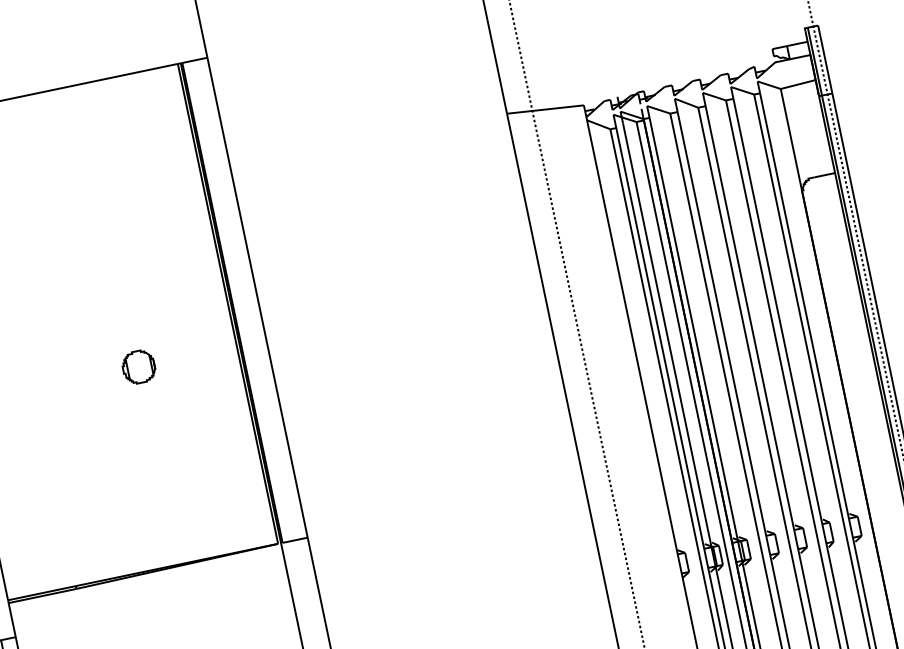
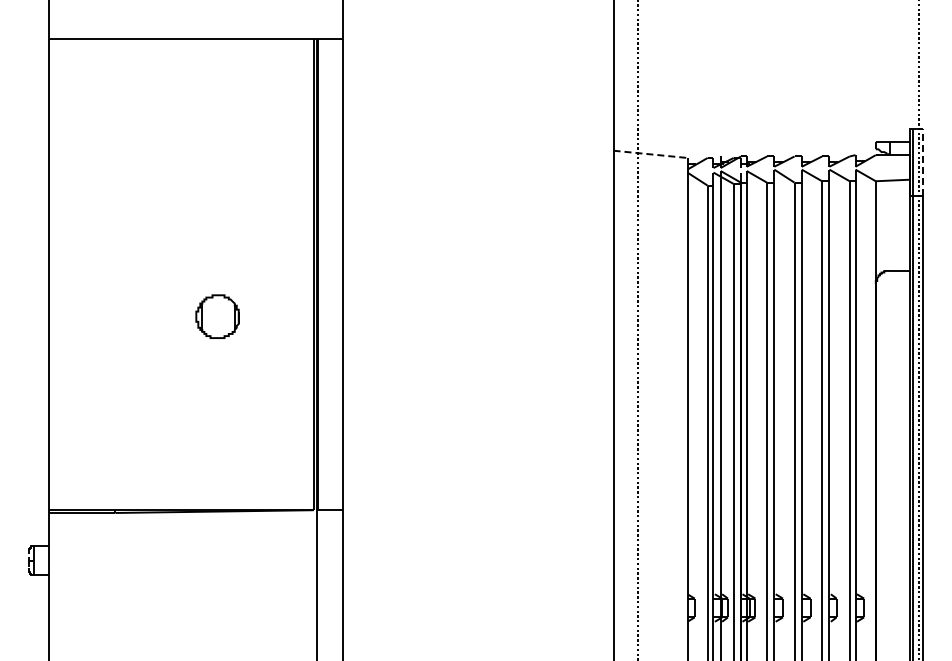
line: (825, 58) -> (923, 161), solid -> dashed
line: (546, 109) -> (651, 154), solid -> dashed
part: (138, 366) -> (217, 316), size x1.4

